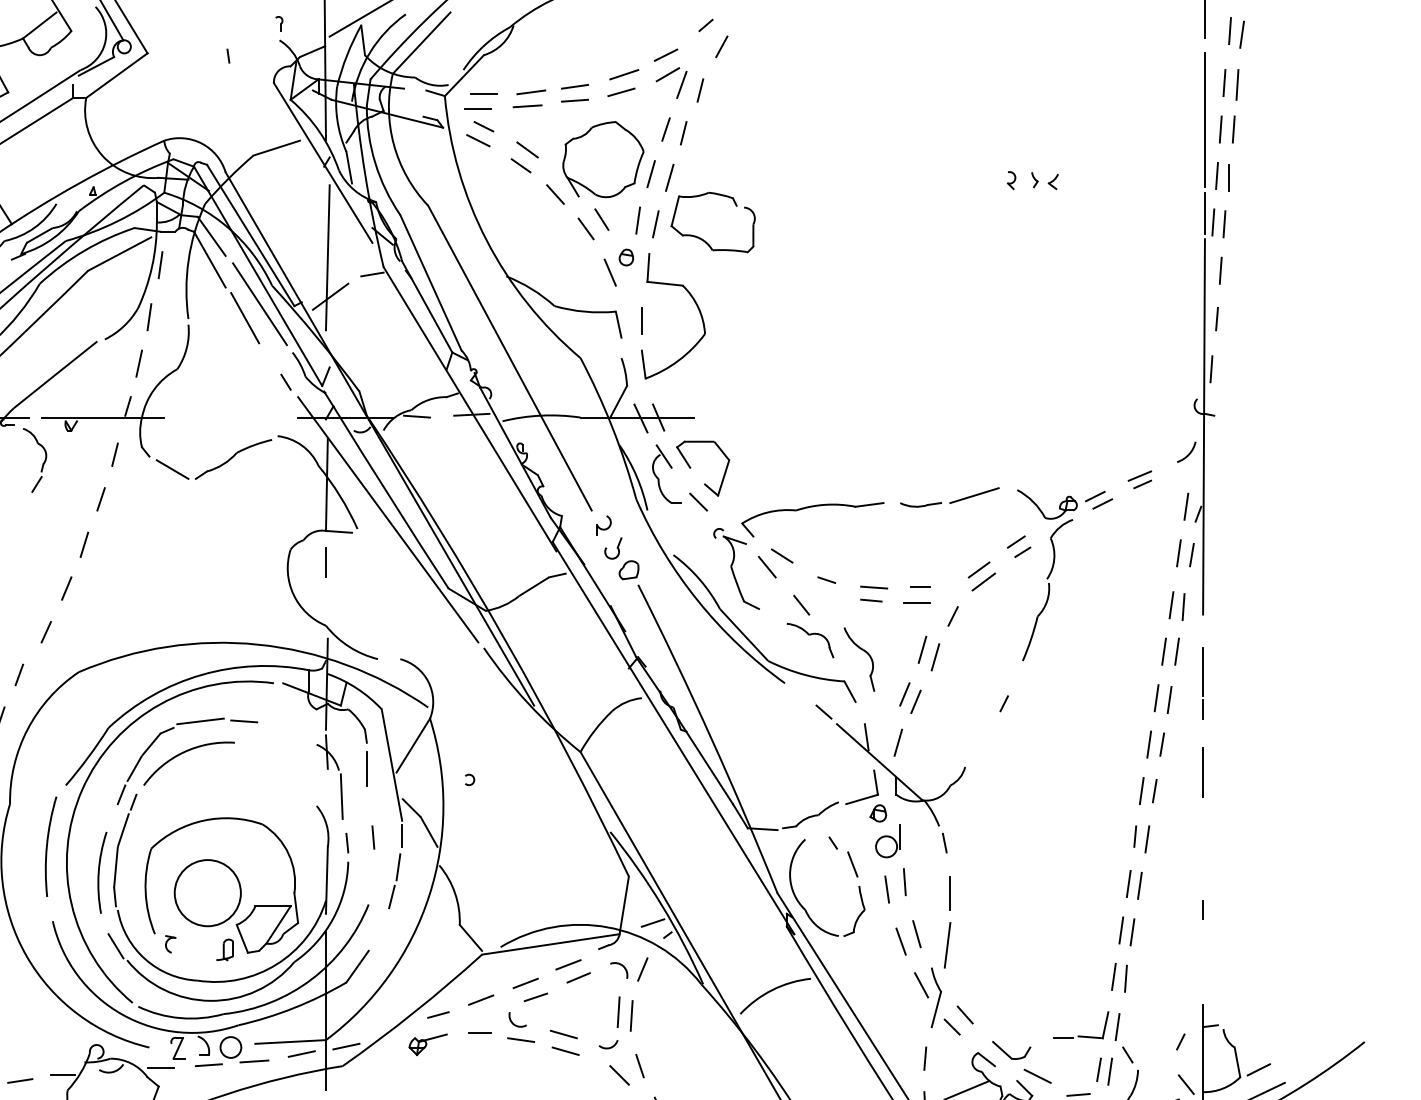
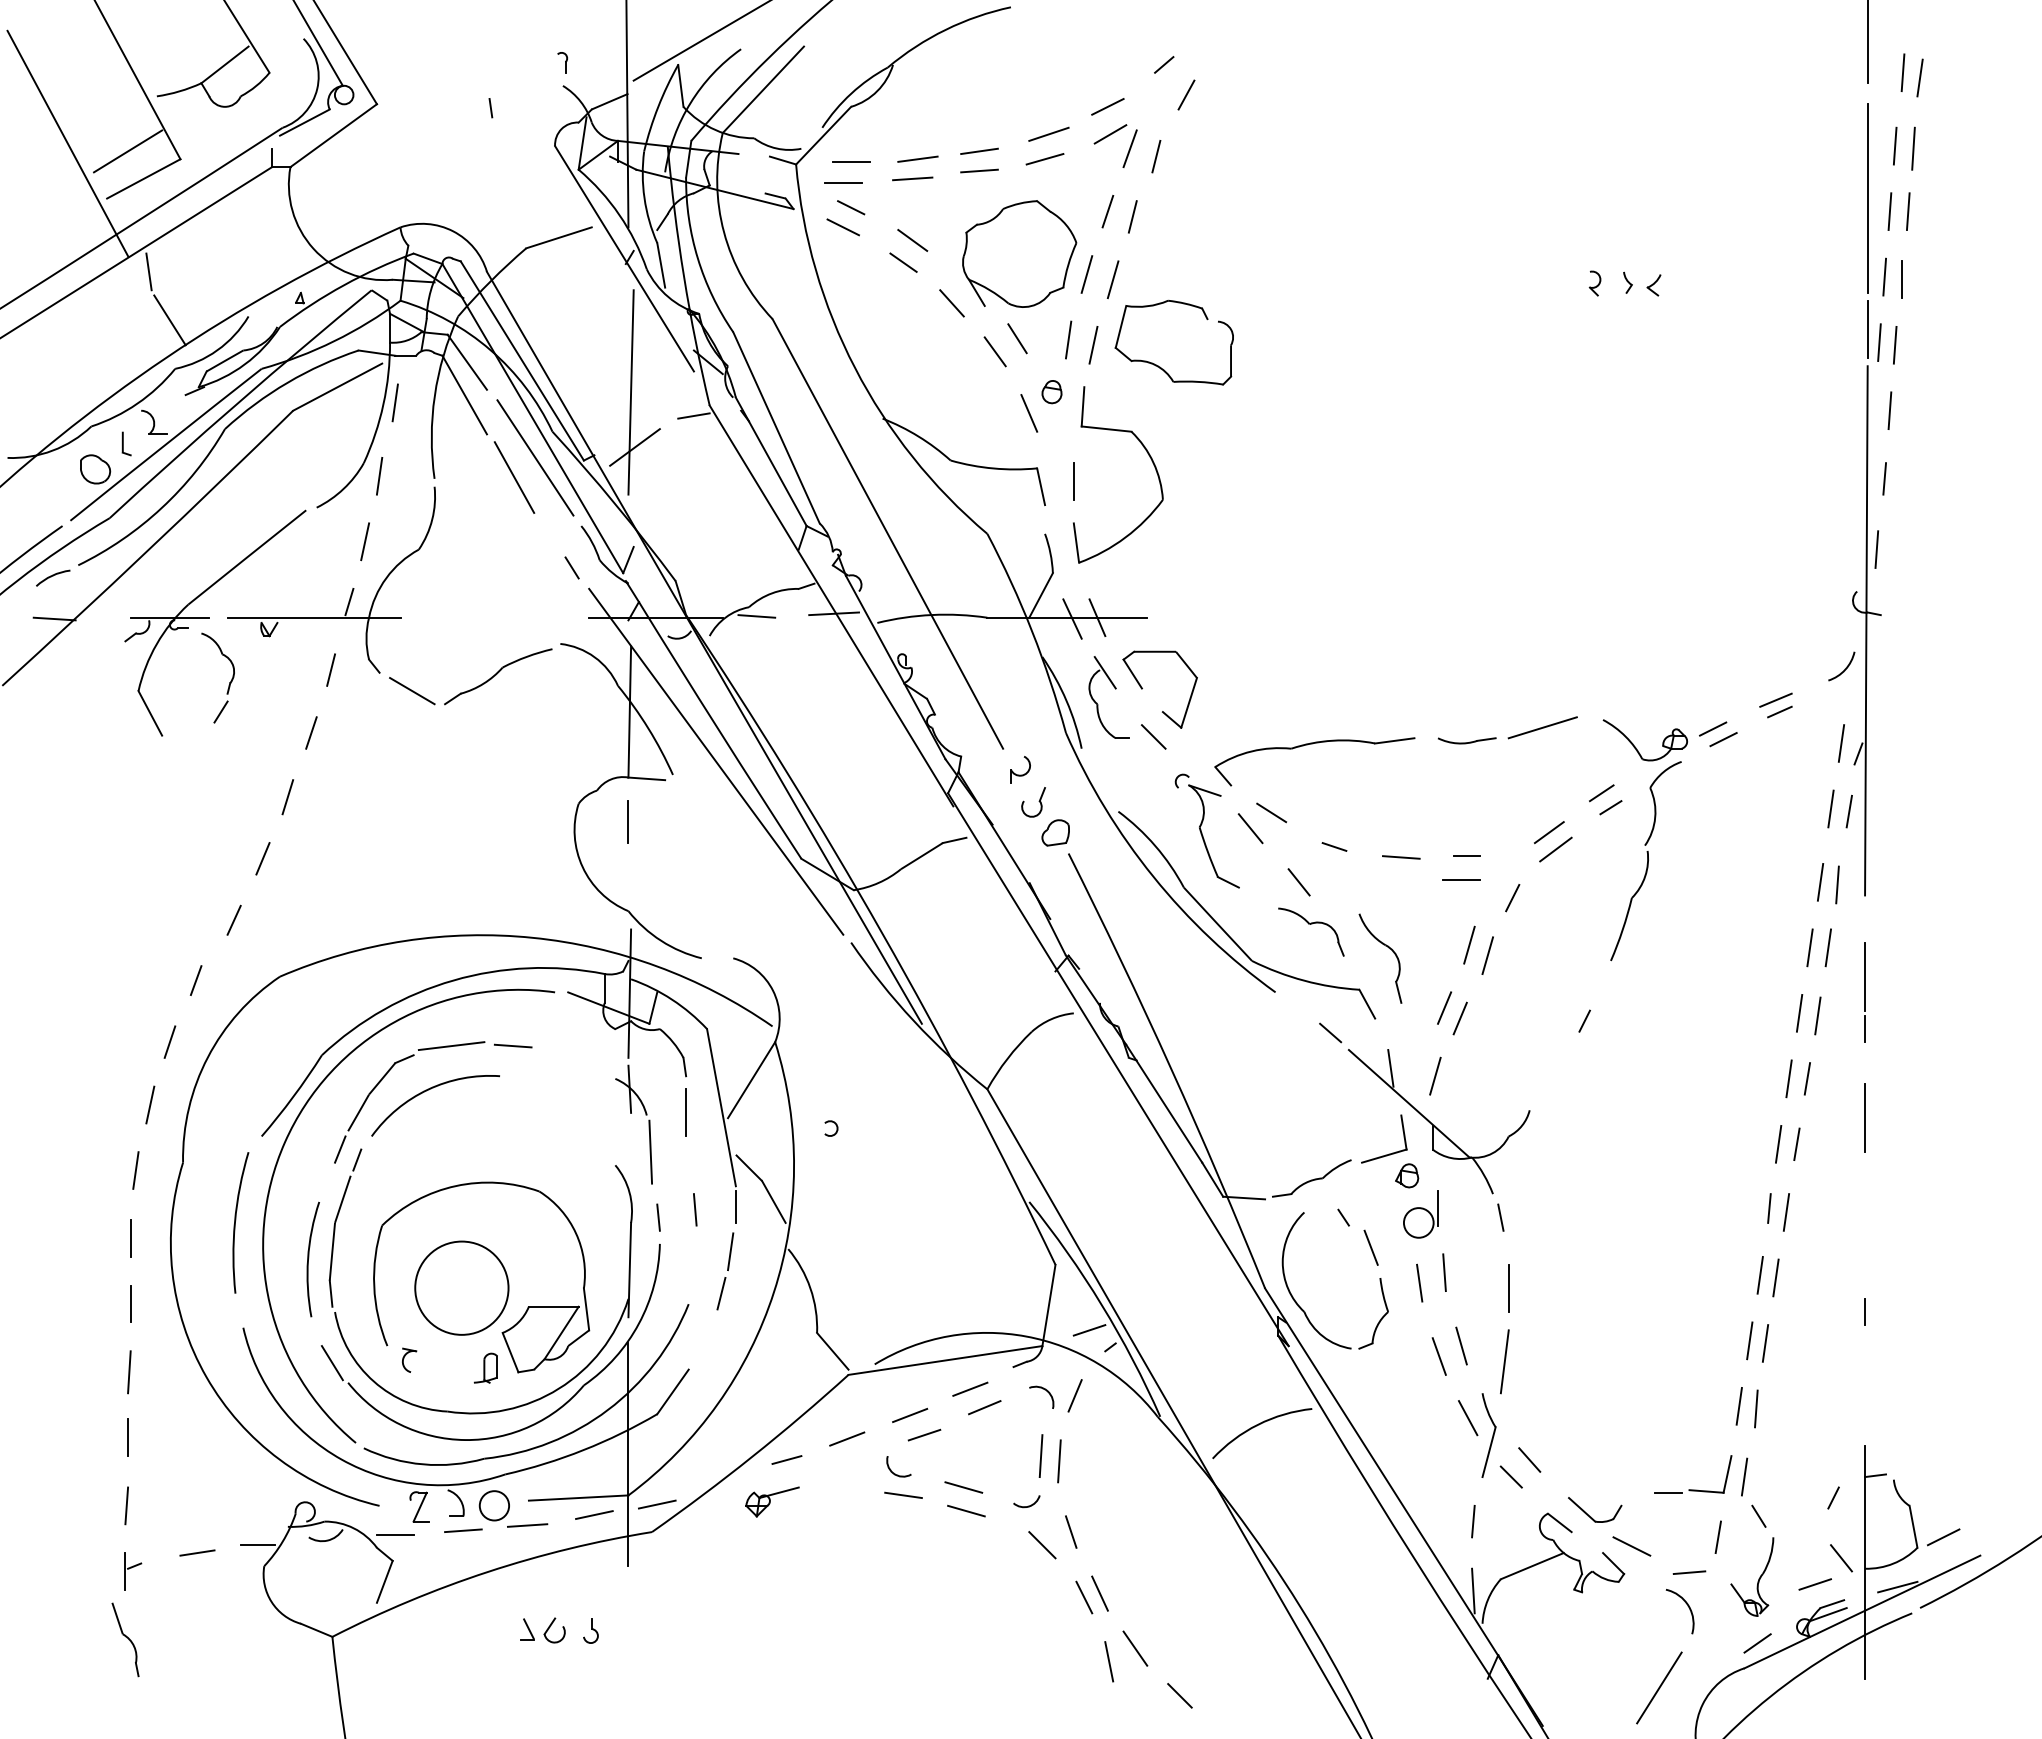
line: (871, 600) -> (1397, 875), removed
line: (479, 1032) -> (845, 1484), removed
line: (1109, 1071) -> (1733, 1539), removed

